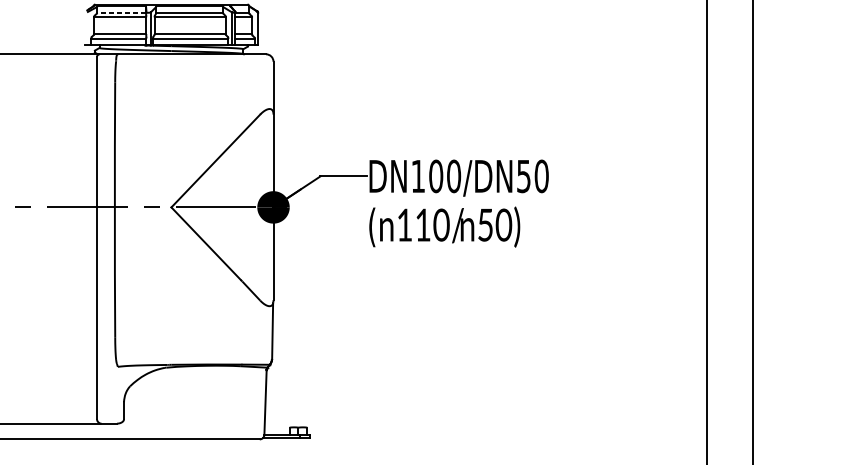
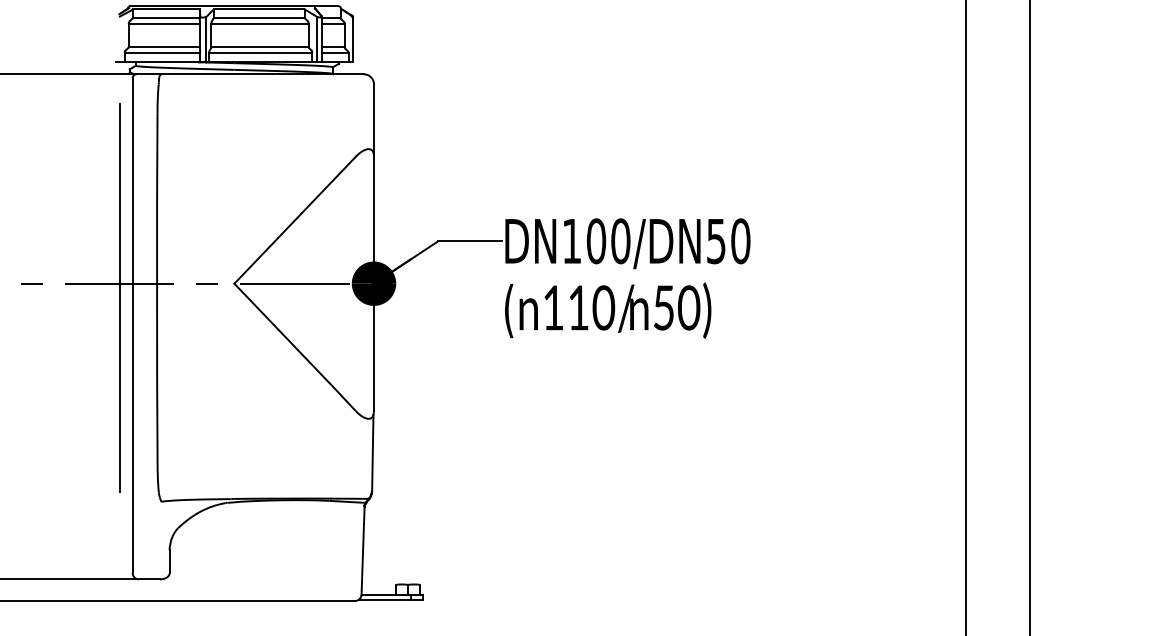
line: (121, 12) -> (166, 17), dashed -> solid
line: (88, 217) -> (120, 297), added

